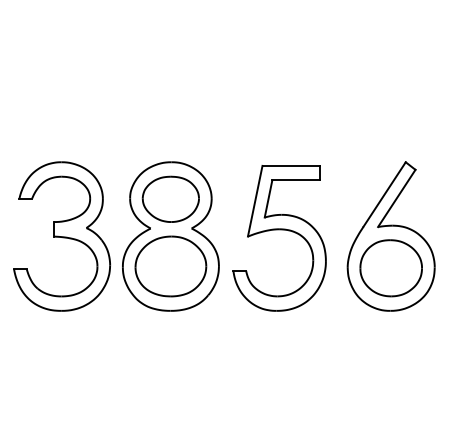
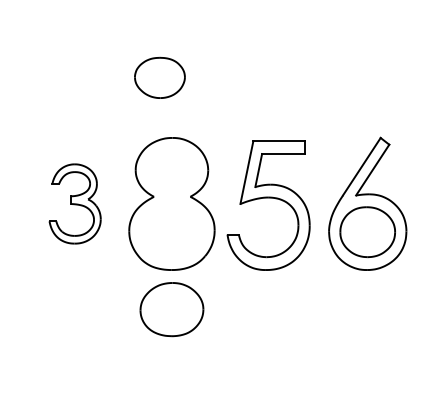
part: (170, 198) -> (159, 77), moved
part: (61, 236) -> (74, 203), size x0.6
part: (170, 266) -> (171, 309), moved

